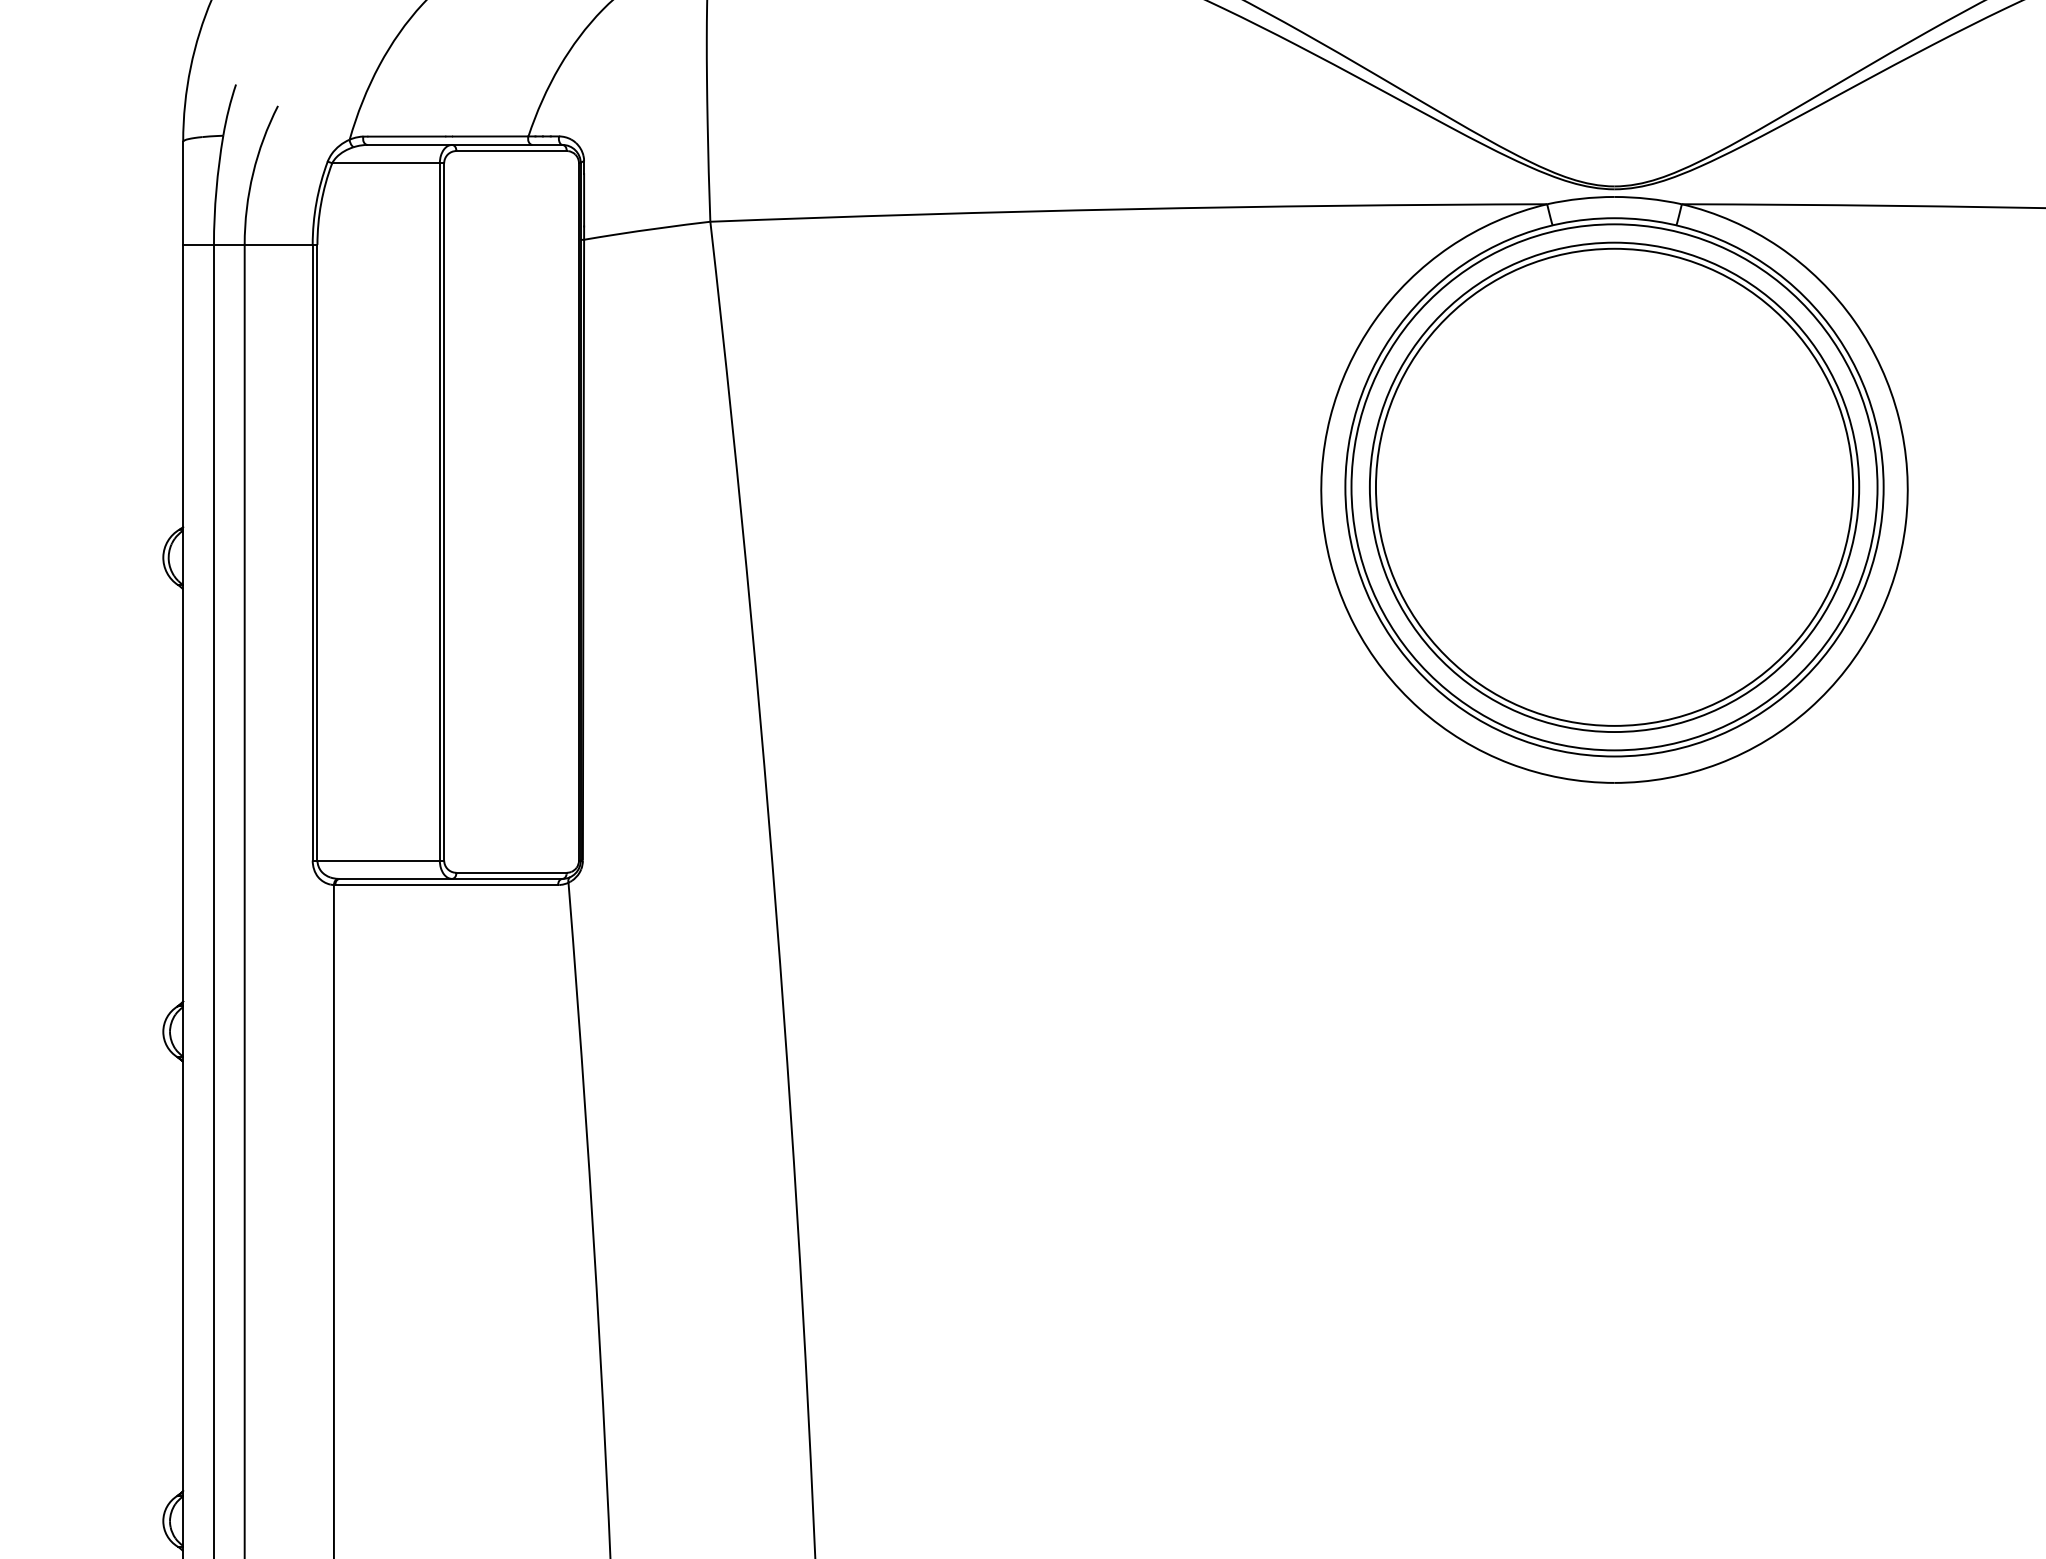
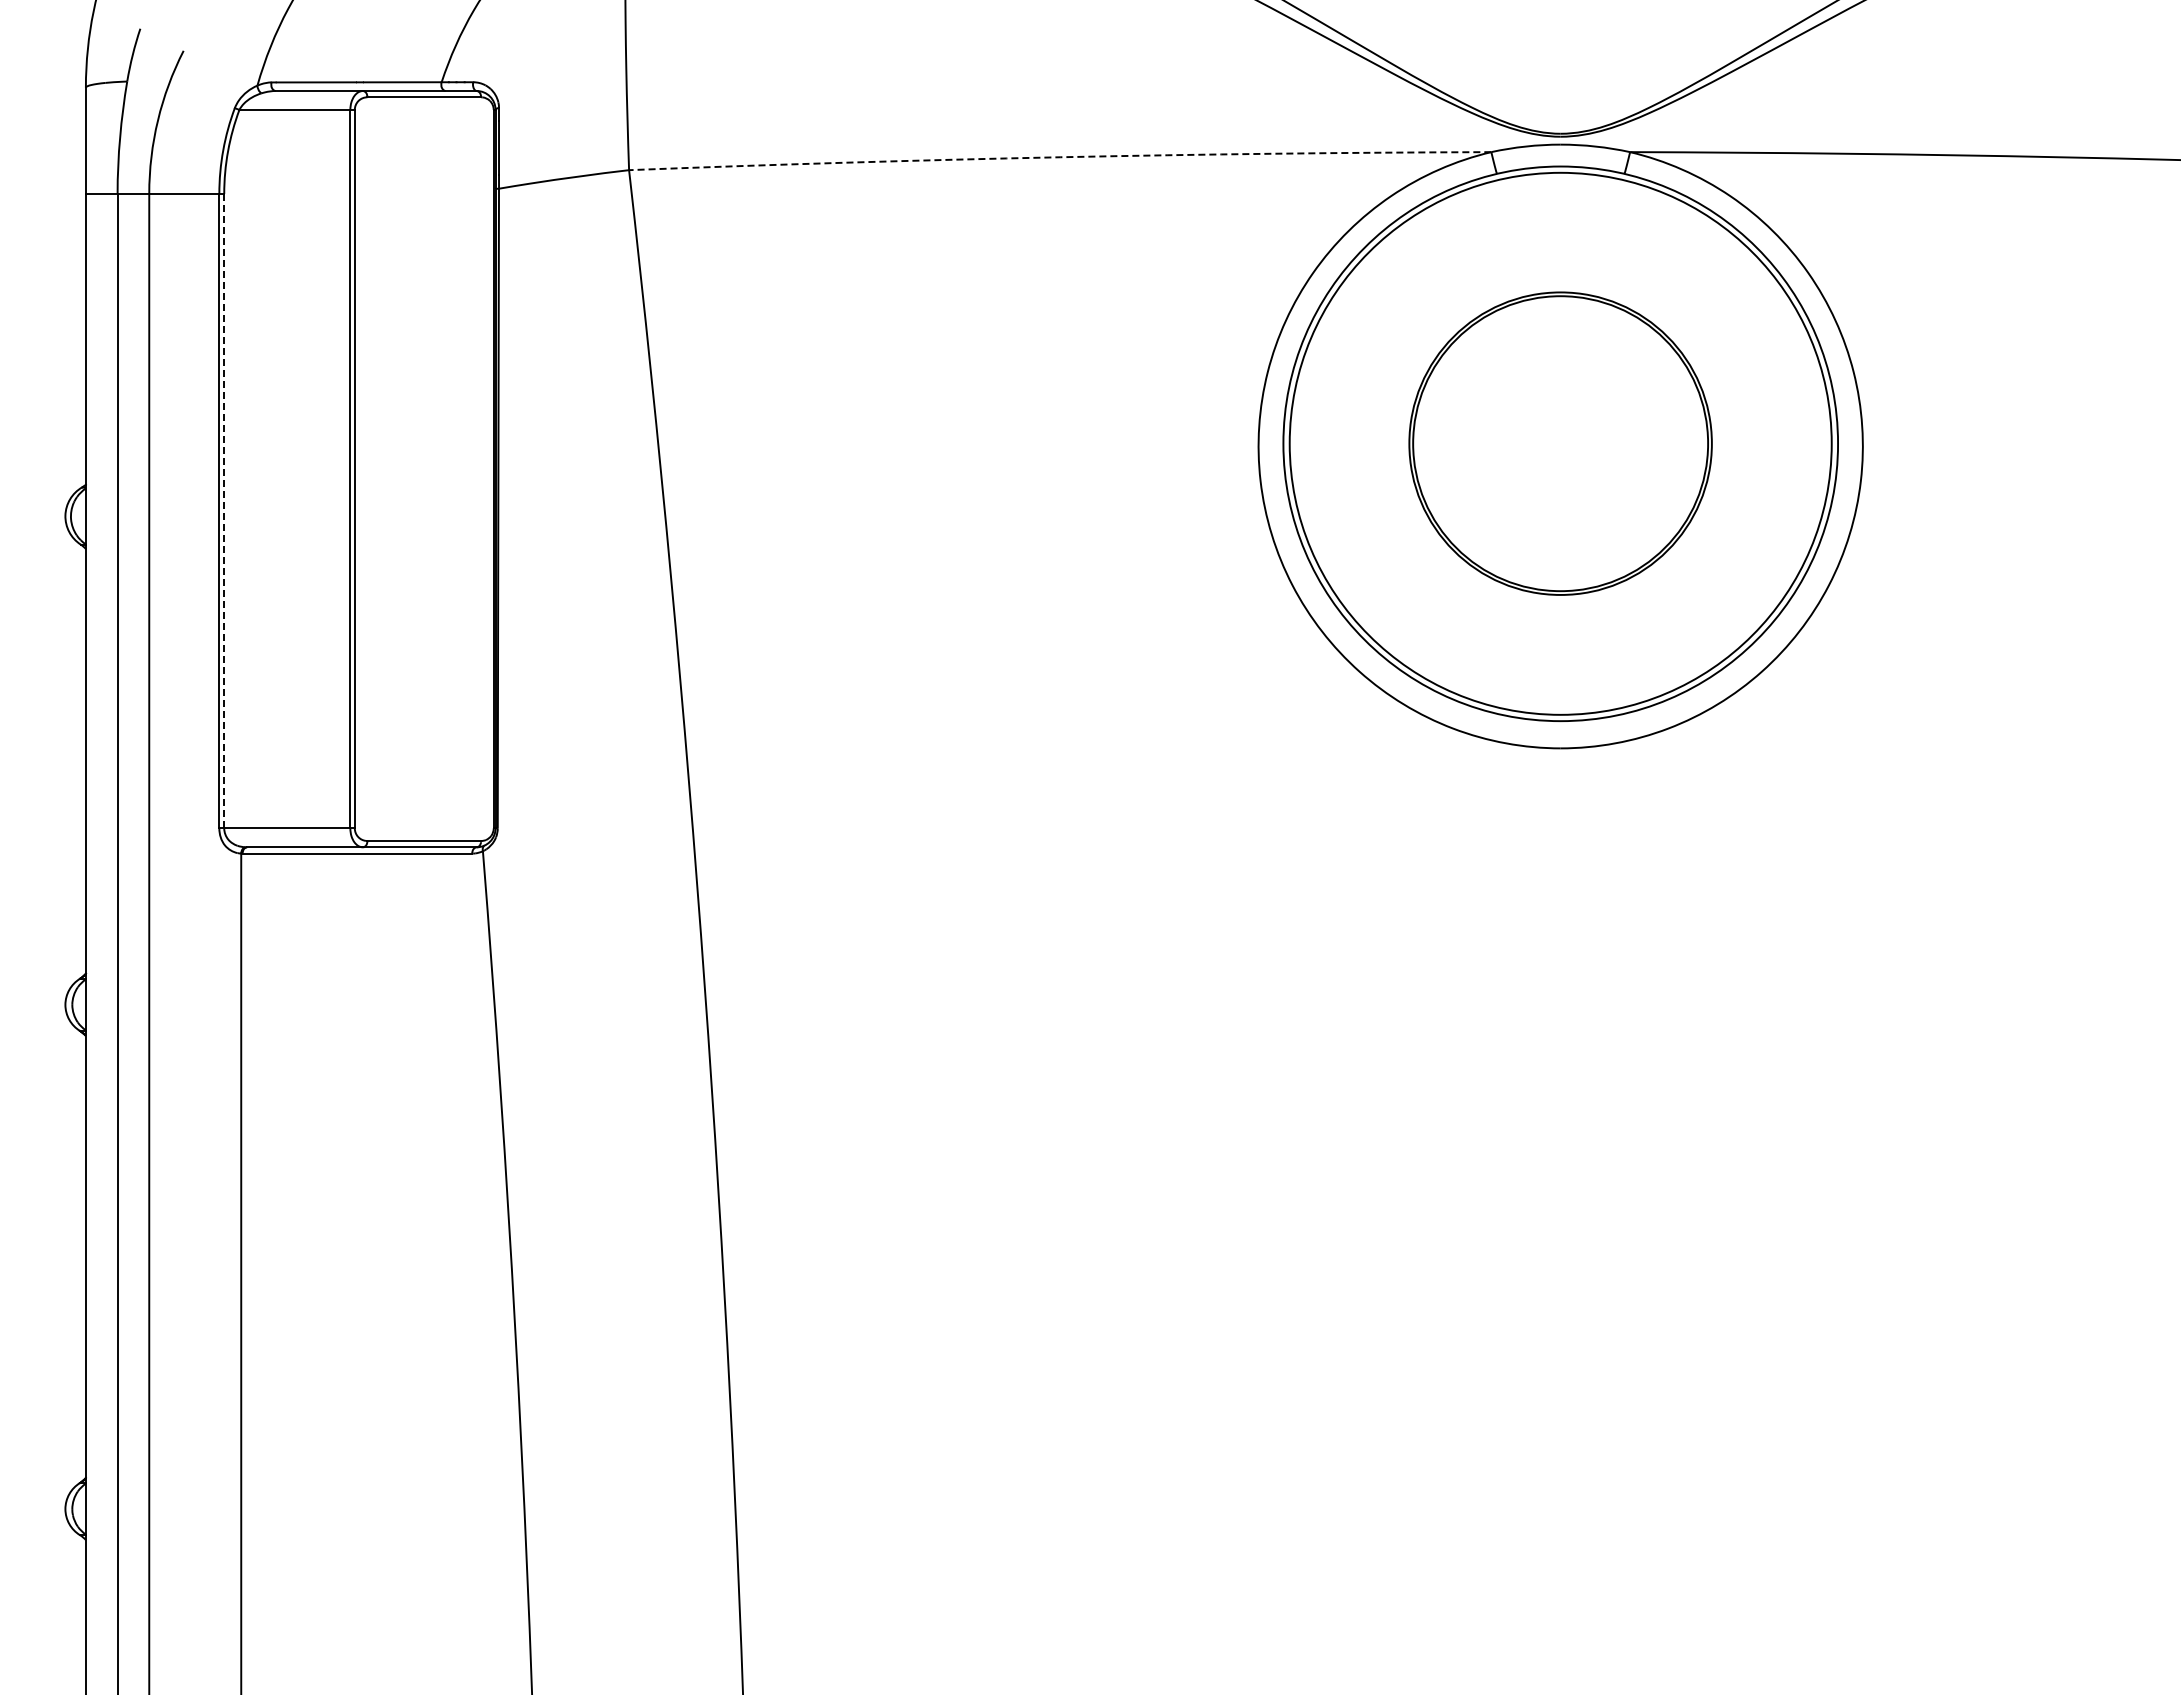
arc: (1129, 209) -> (1060, 157), solid -> dashed
part: (1614, 487) -> (1560, 443), size x0.6
line: (317, 552) -> (224, 510), solid -> dashed

